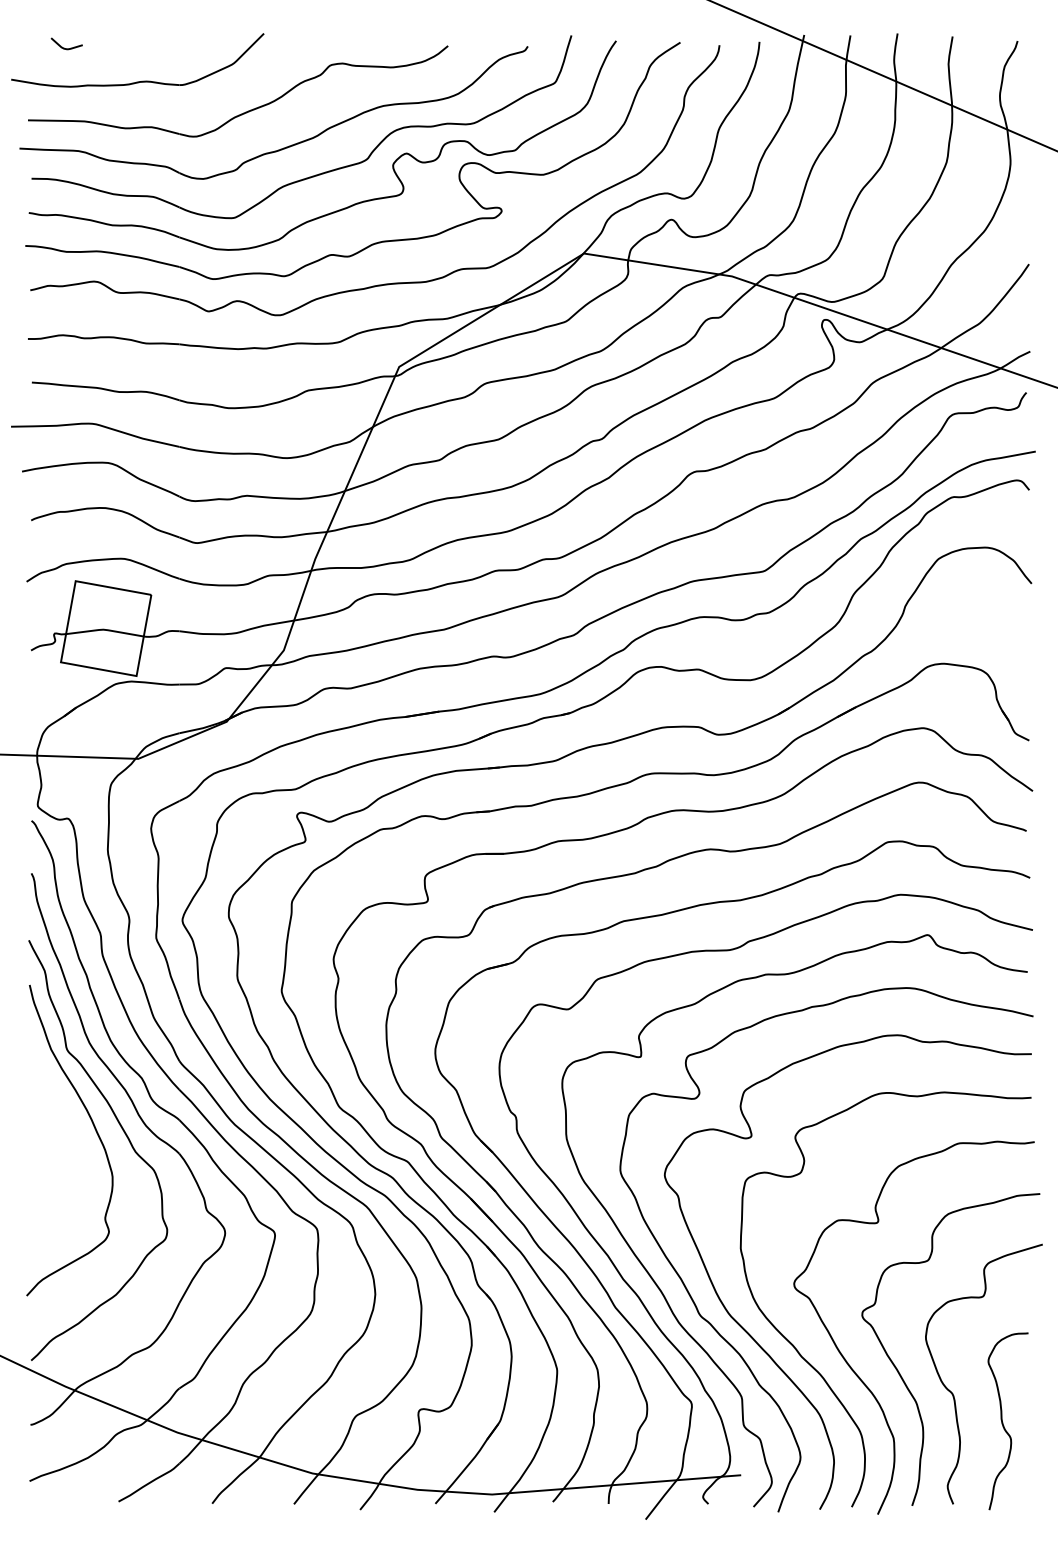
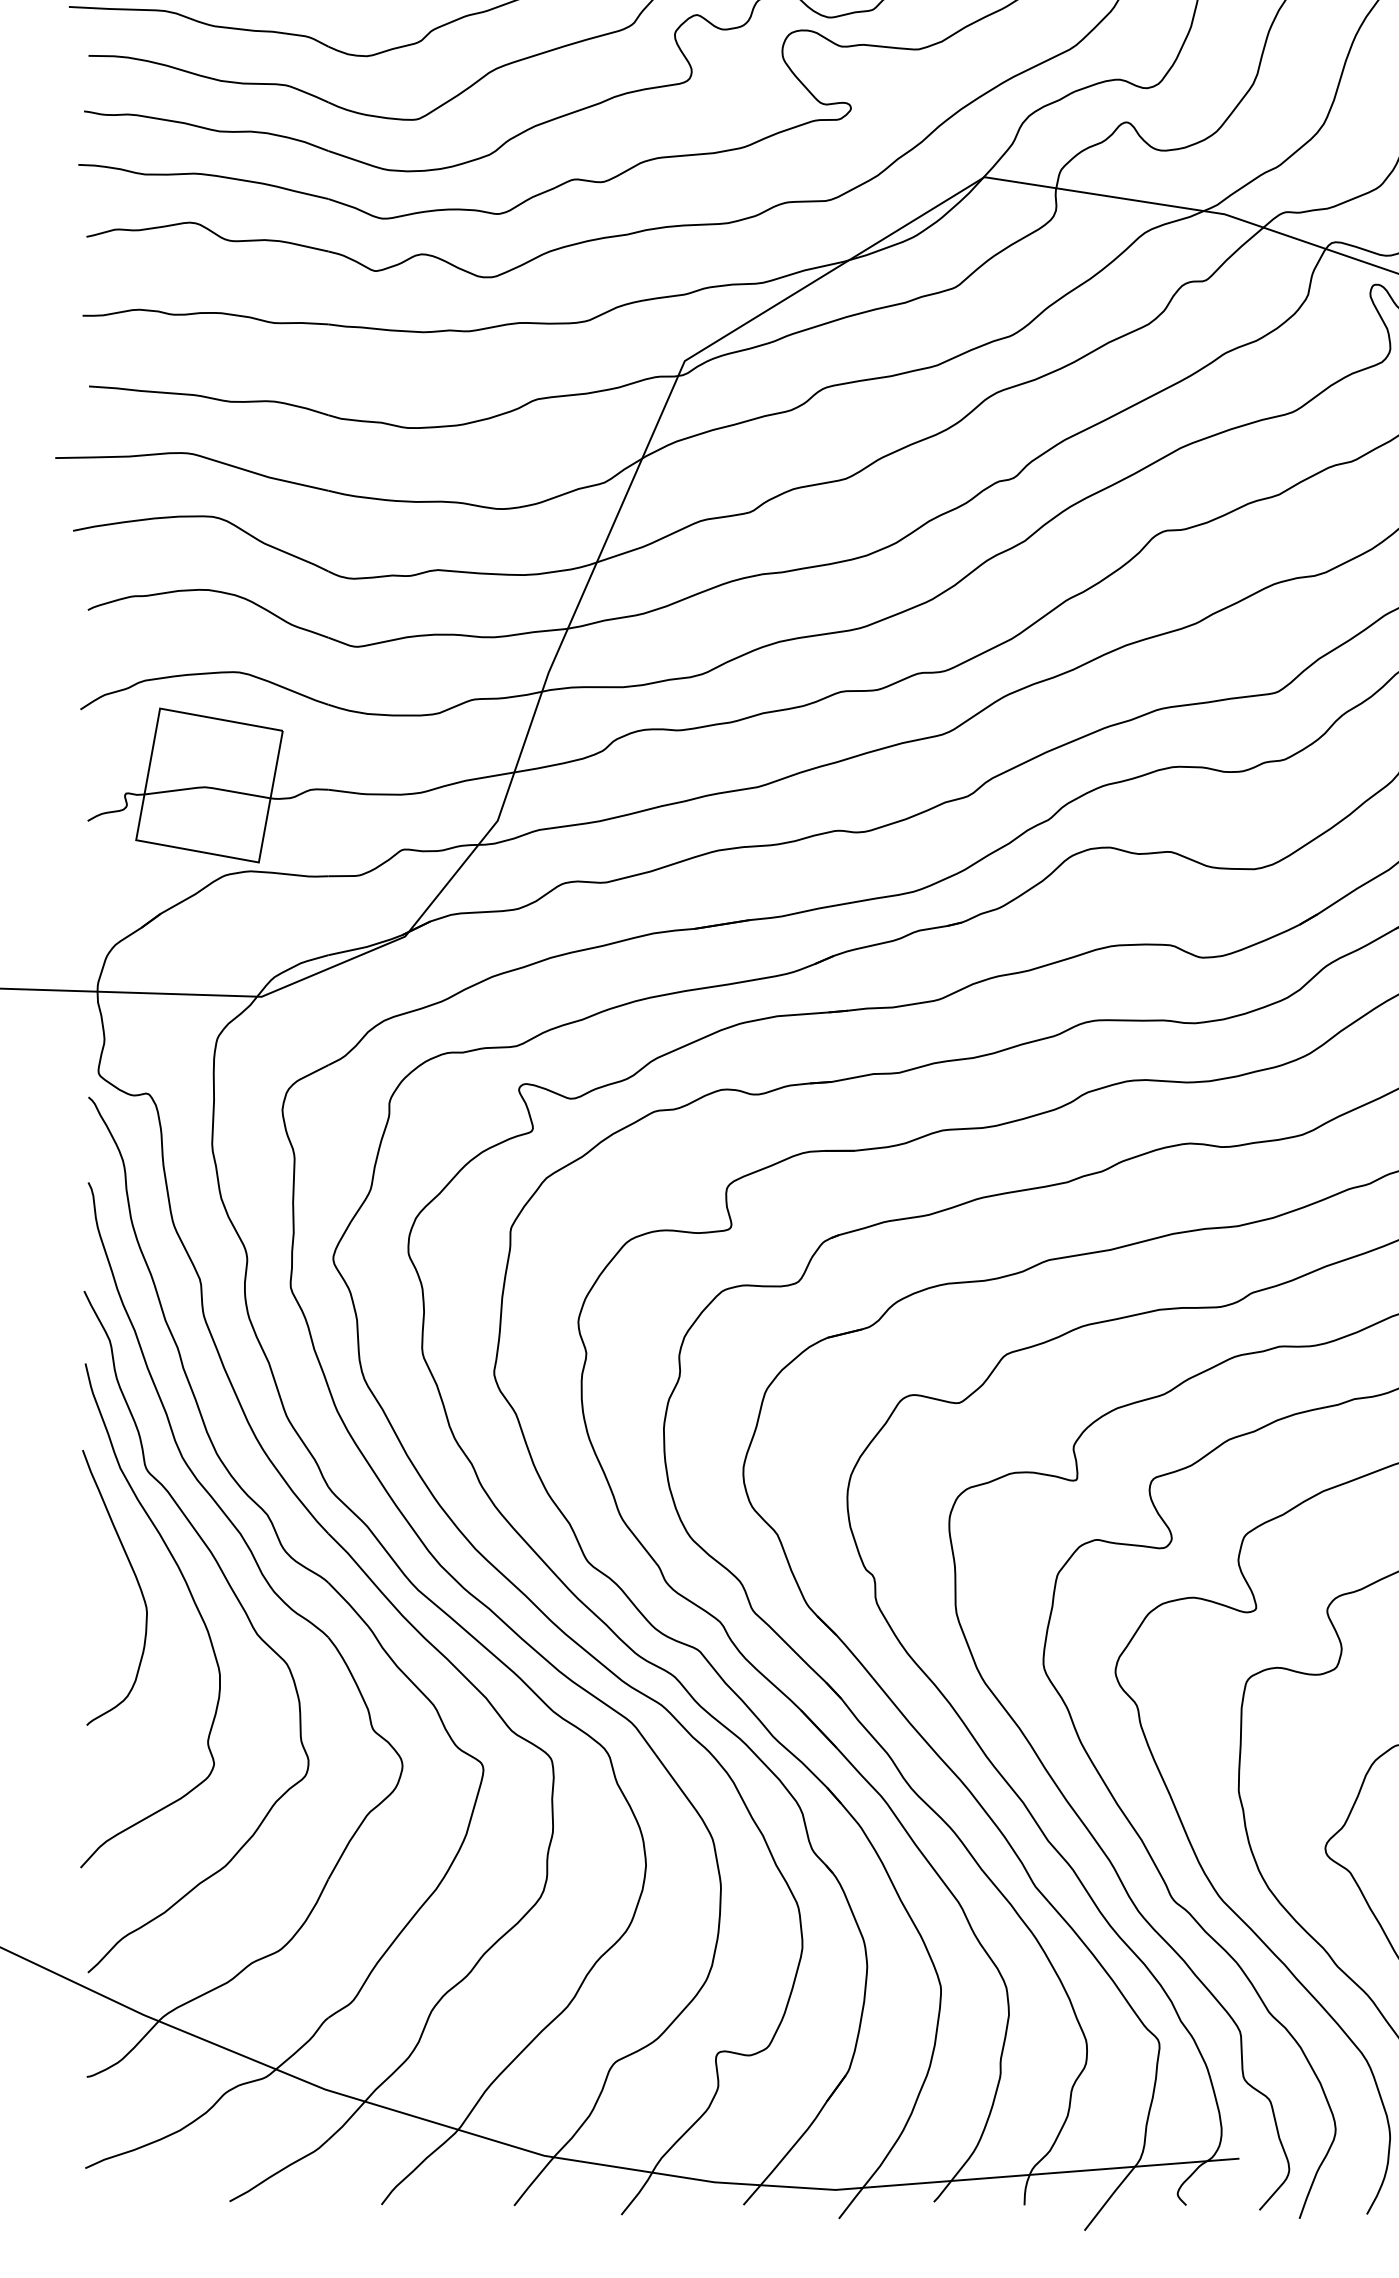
curve: (59, 1116) -> (133, 1576), added

